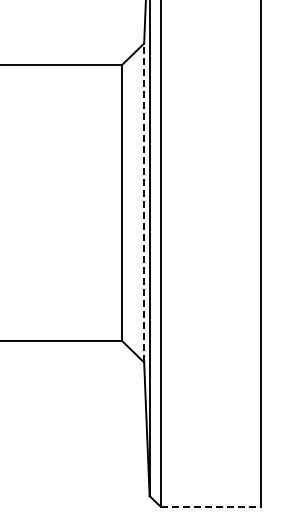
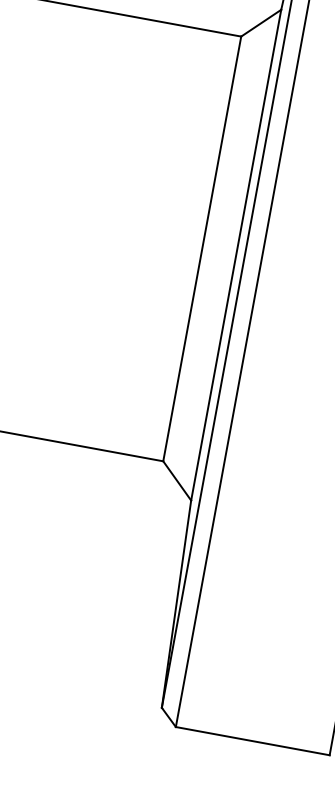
line: (144, 202) -> (236, 254), dashed -> solid
line: (210, 506) -> (252, 740), dashed -> solid

